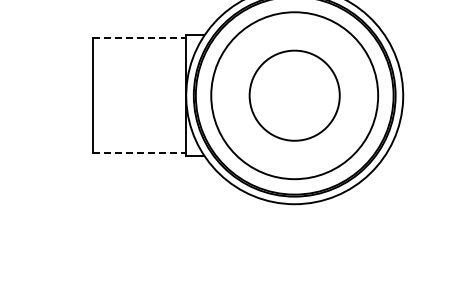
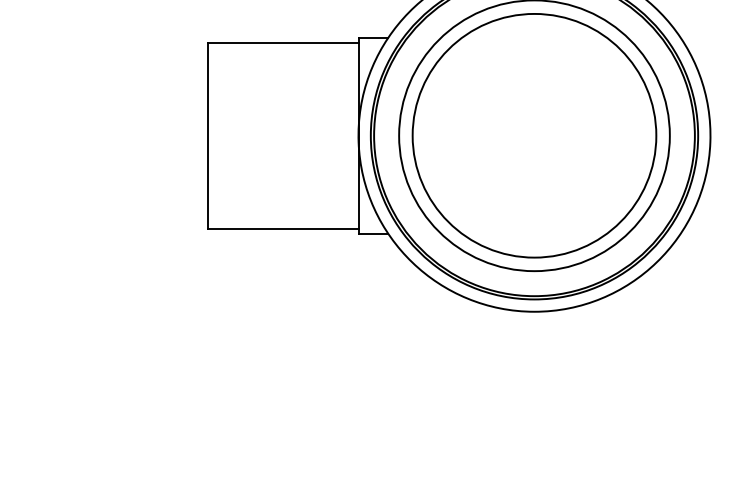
line: (140, 38) -> (284, 42), dashed -> solid
circle: (294, 95) -> (534, 135), size x1.67
line: (140, 153) -> (284, 229), dashed -> solid

